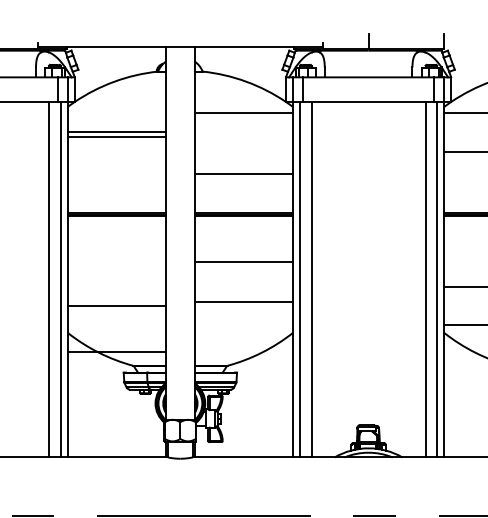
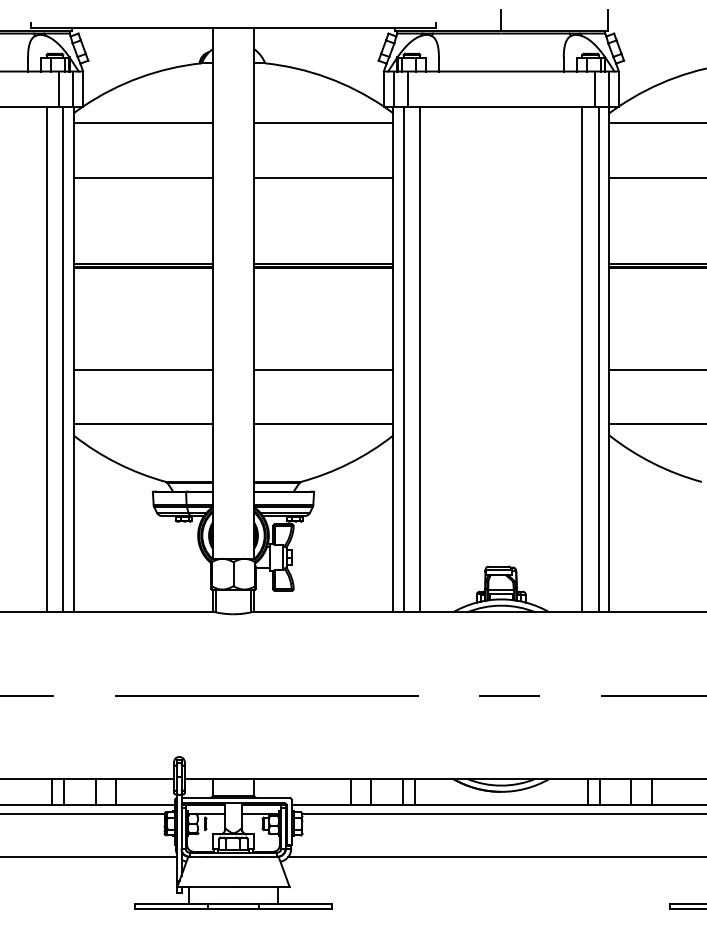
line: (116, 132) -> (142, 178), moved
line: (116, 137) -> (142, 122), moved
line: (243, 173) -> (323, 178), moved
line: (243, 262) -> (323, 369), moved
line: (243, 301) -> (323, 423), moved
line: (116, 305) -> (142, 369), moved
line: (116, 351) -> (142, 423), moved

